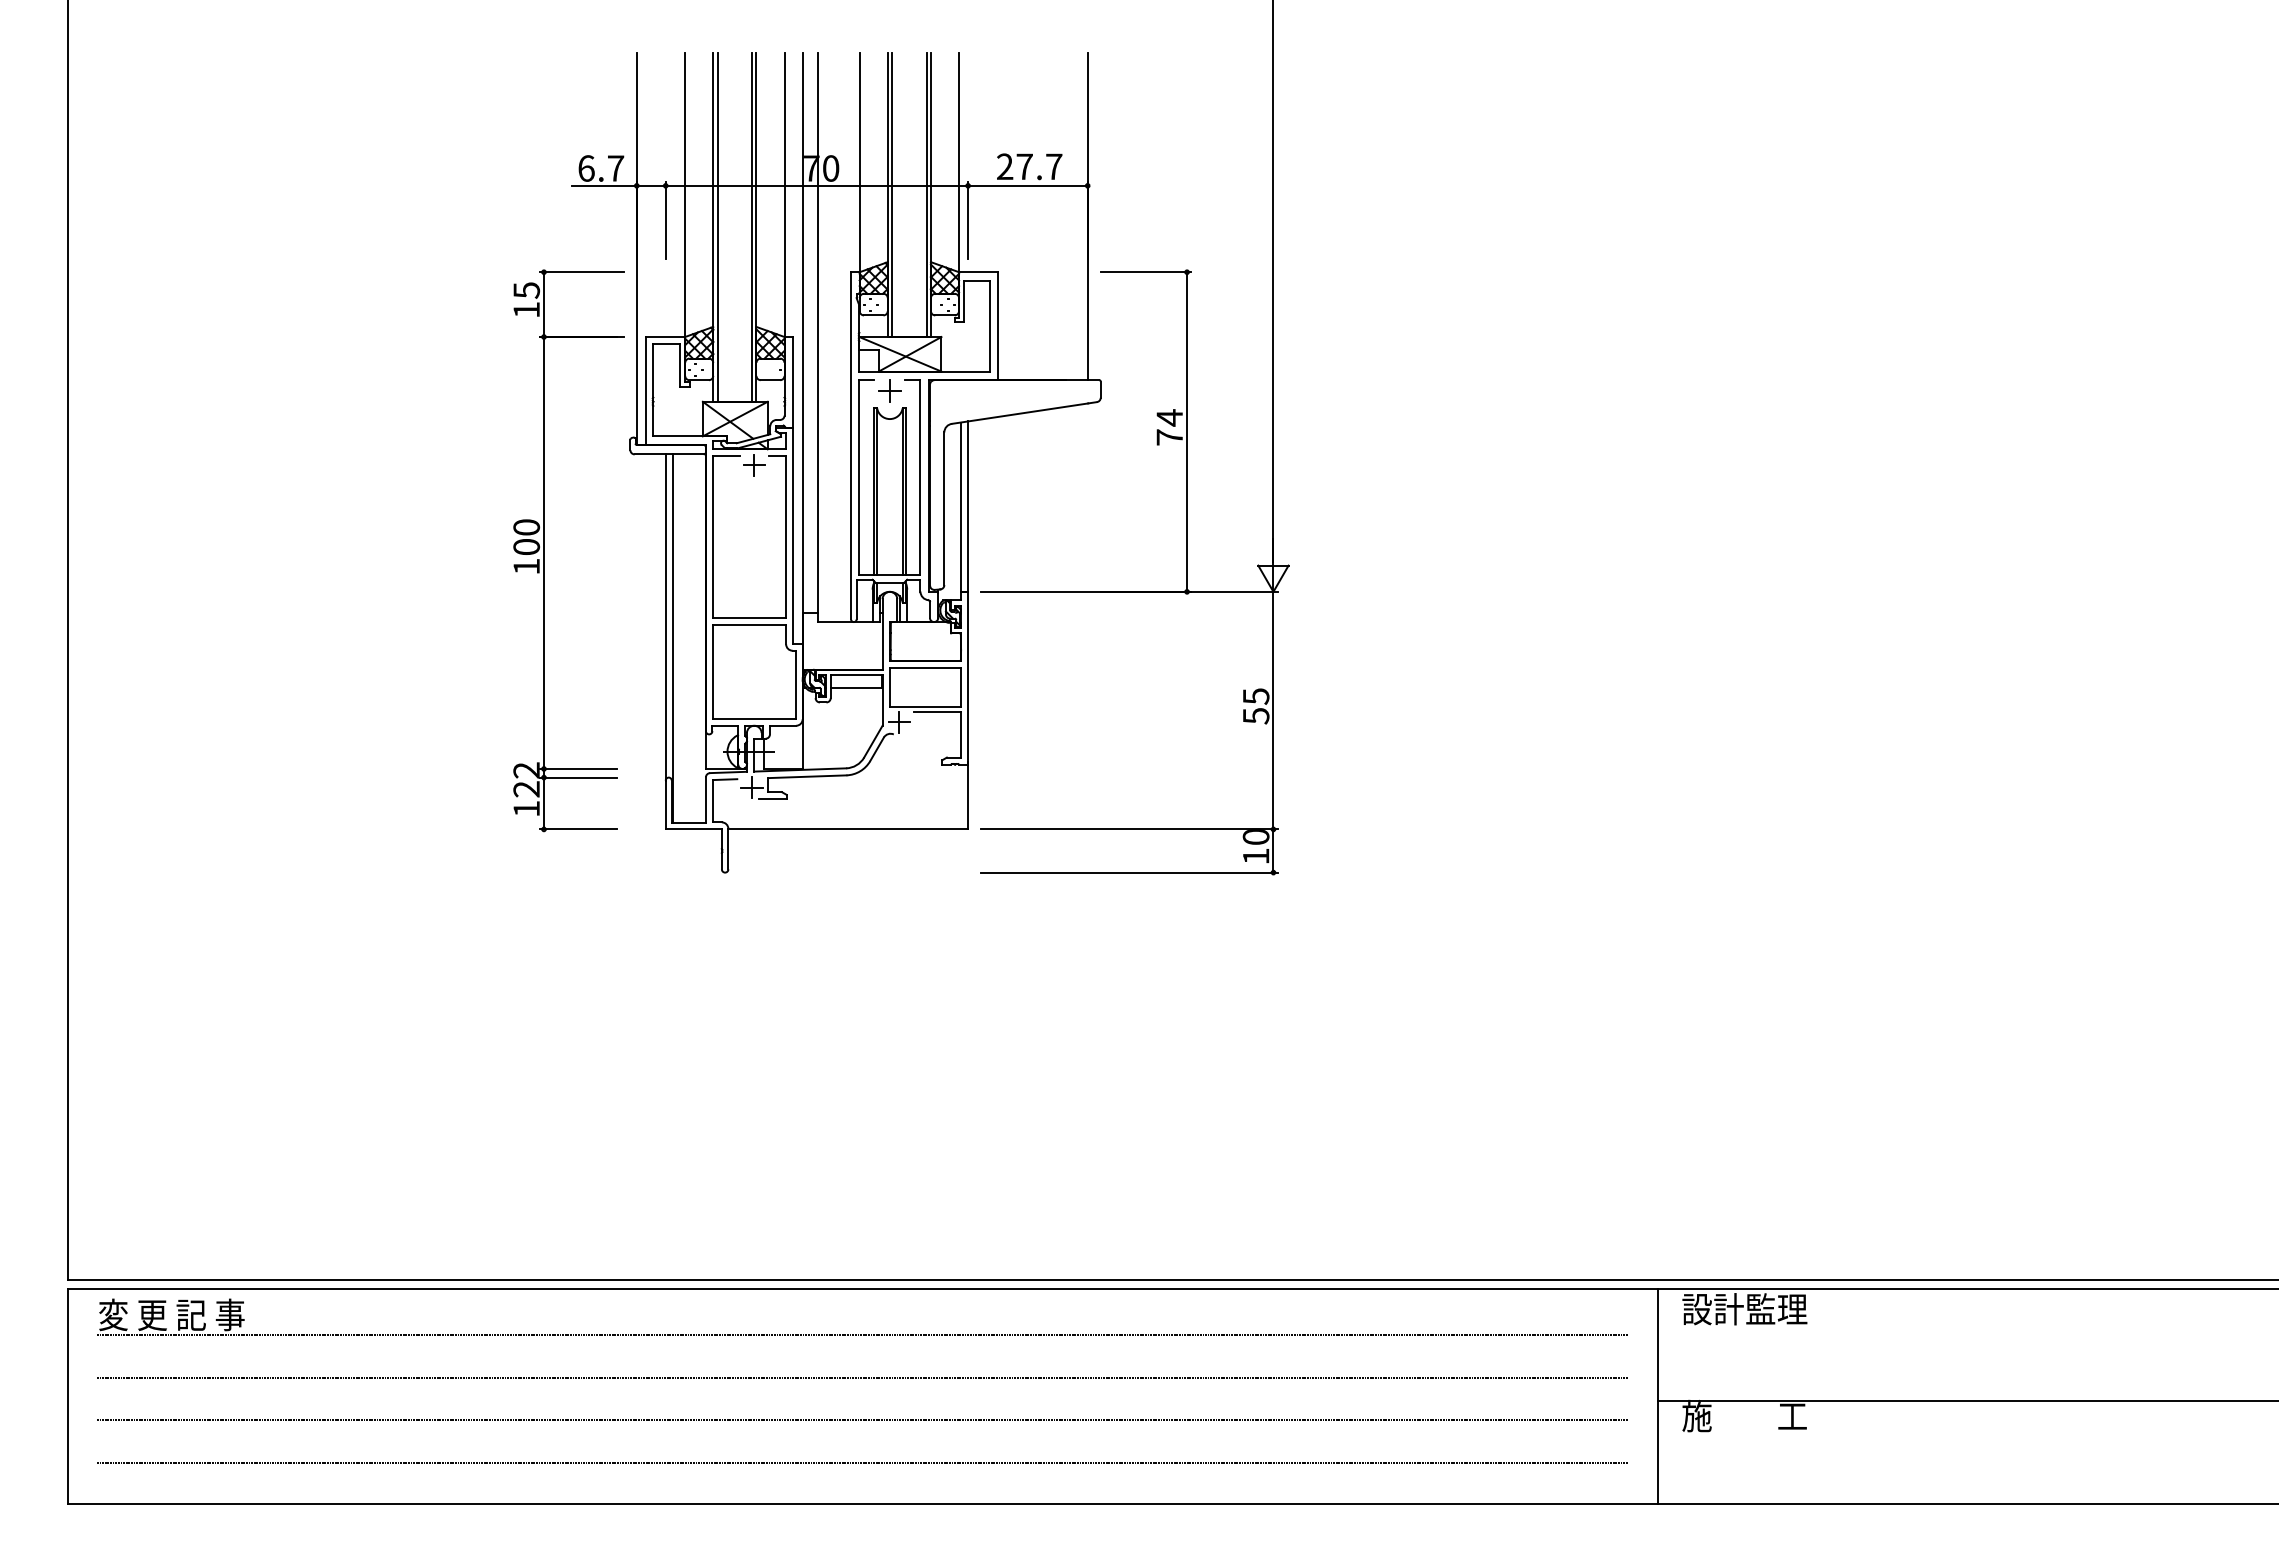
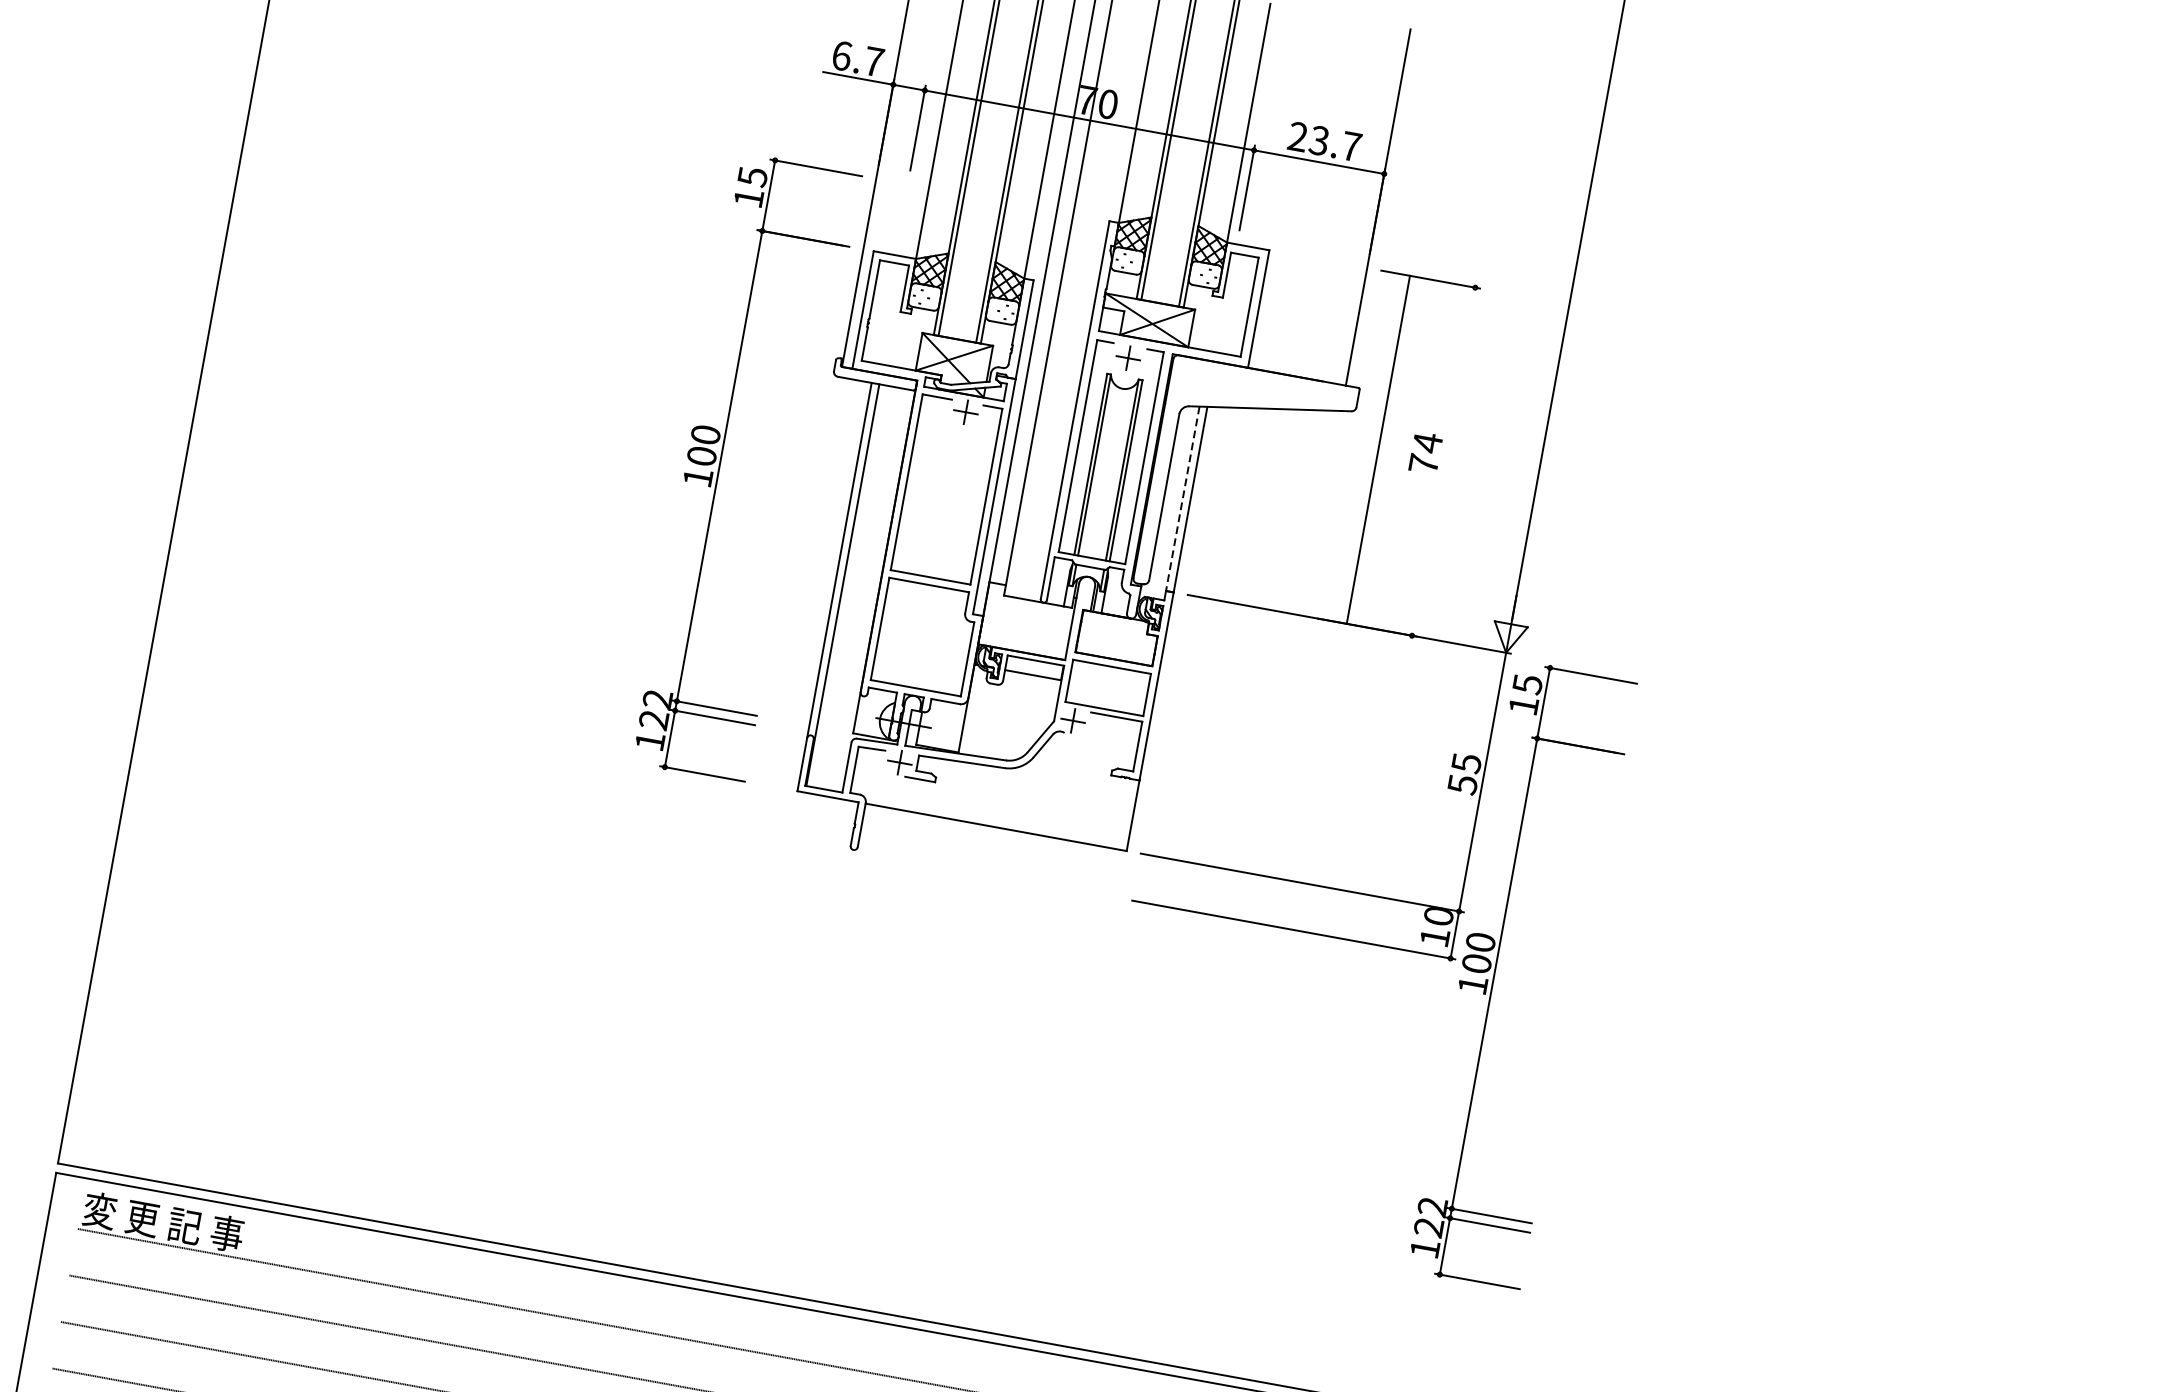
text: (1024, 166) -> (1319, 140), 27.7 -> 23.7
line: (1187, 431) -> (1378, 449), moved
line: (961, 507) -> (1183, 499), solid -> dashed
part: (1315, 876) -> (1495, 971), added

